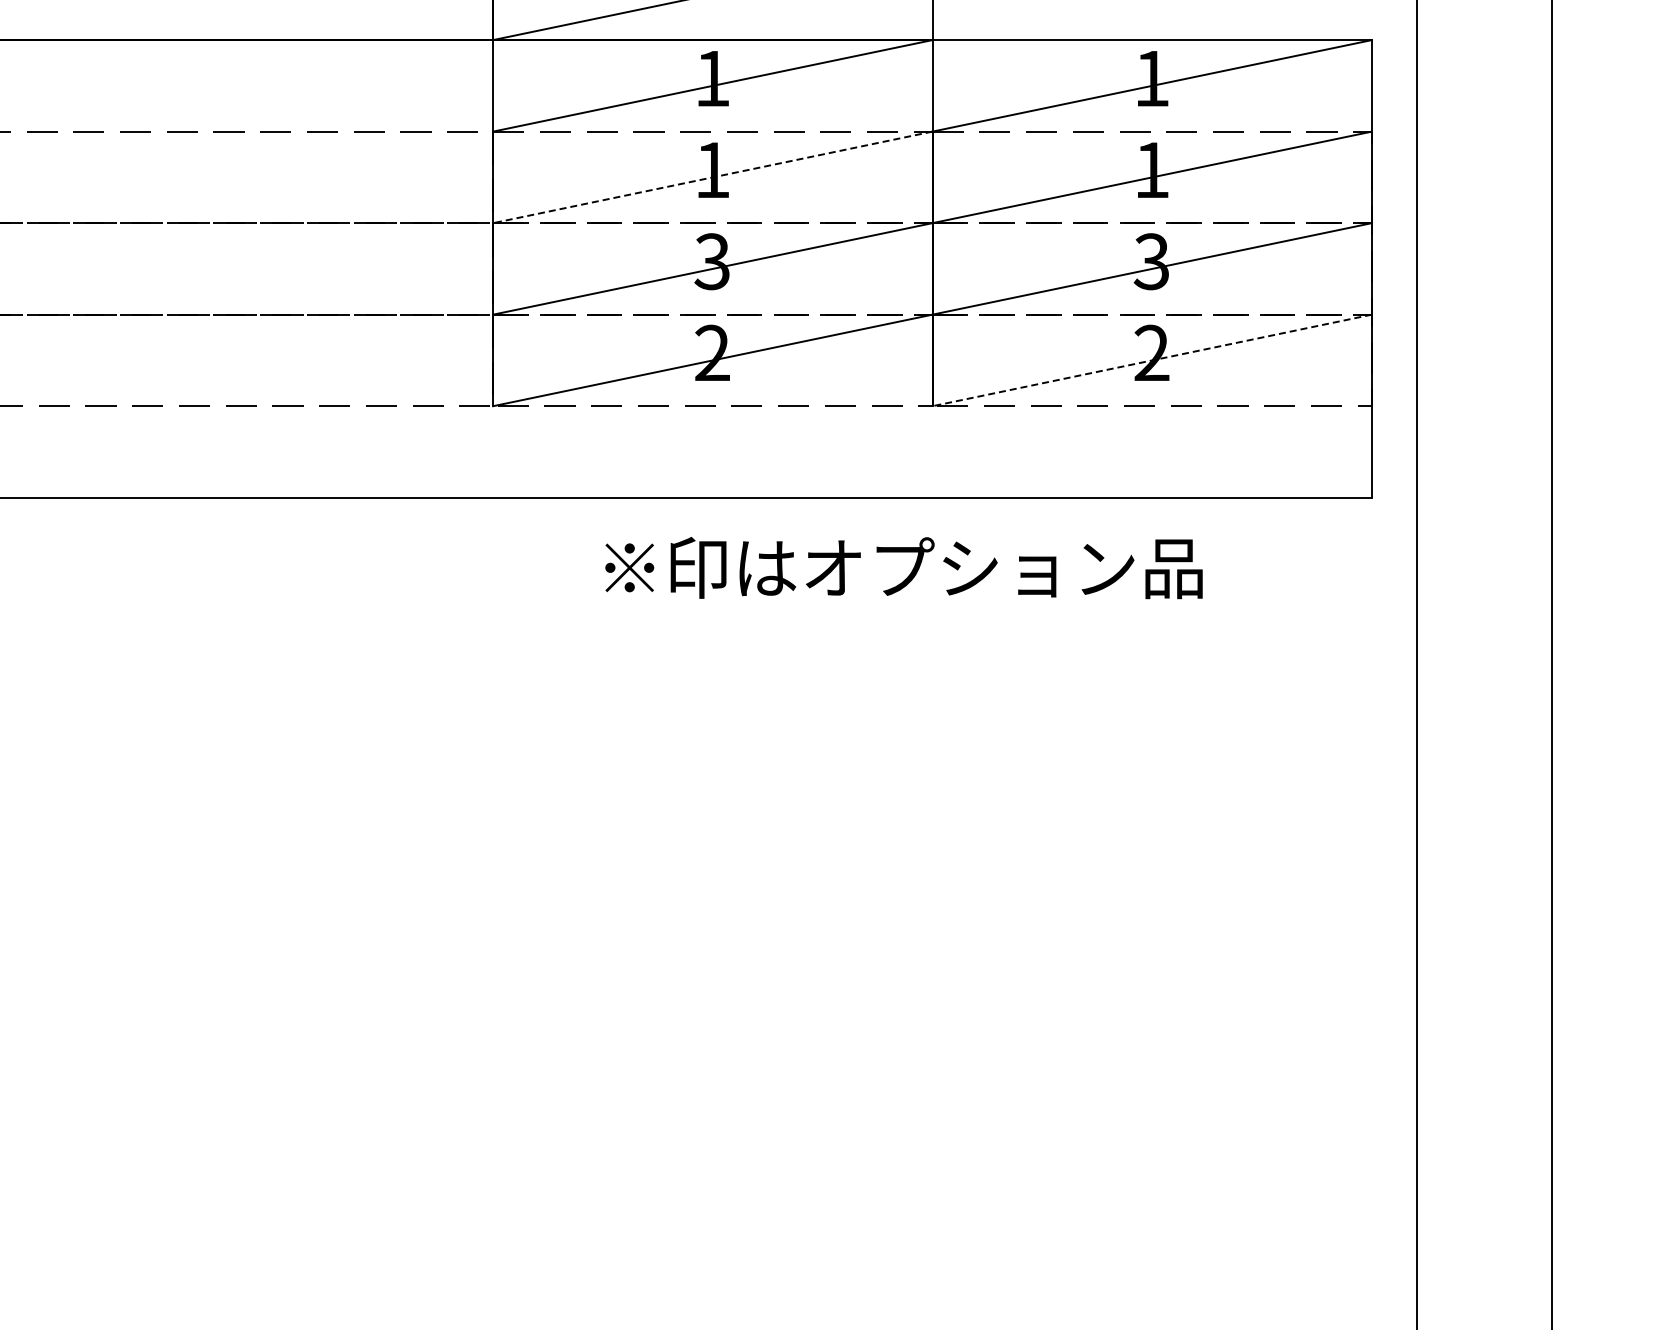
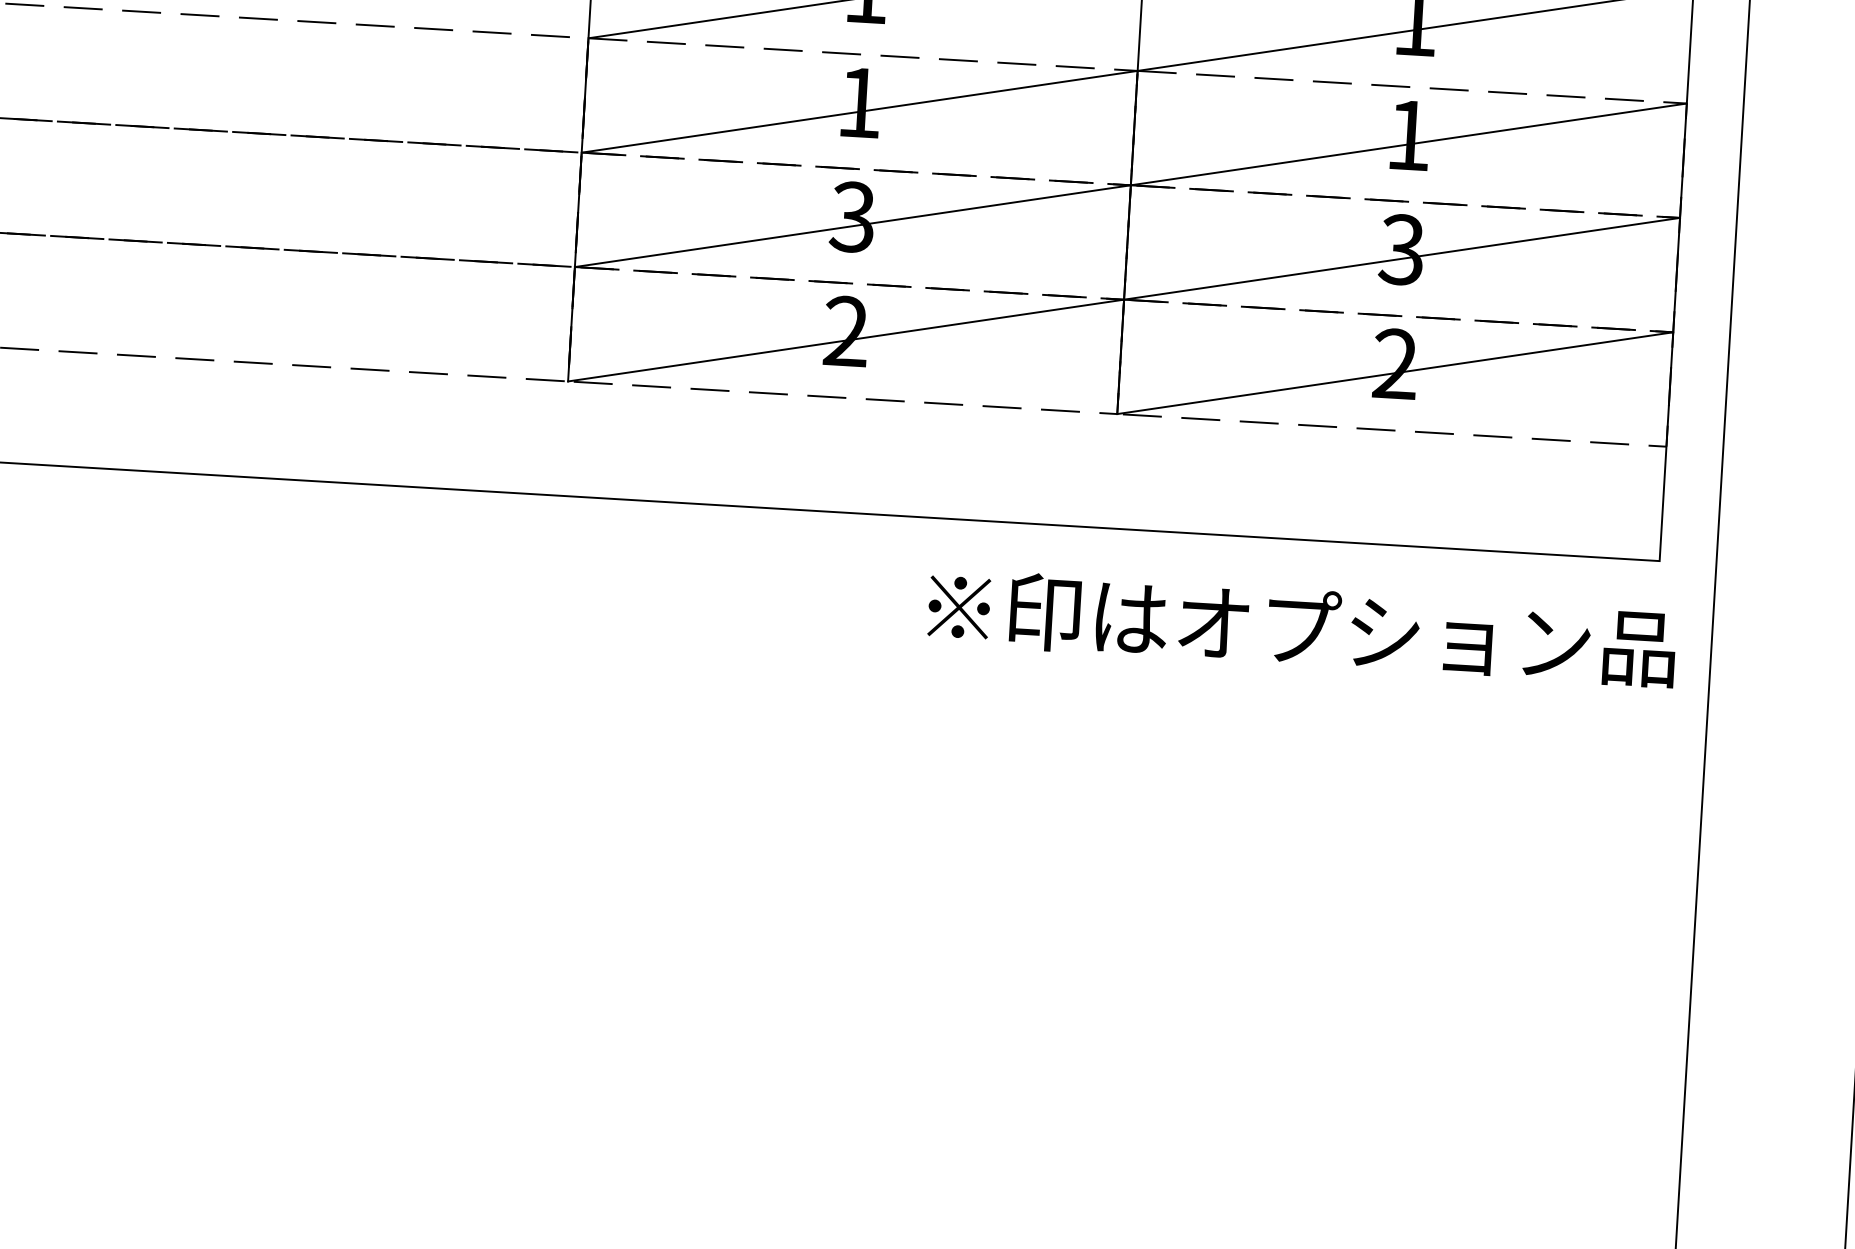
line: (712, 177) -> (859, 111), dashed -> solid
line: (1151, 360) -> (1394, 373), dashed -> solid
text: (903, 567) -> (1301, 627), moved

